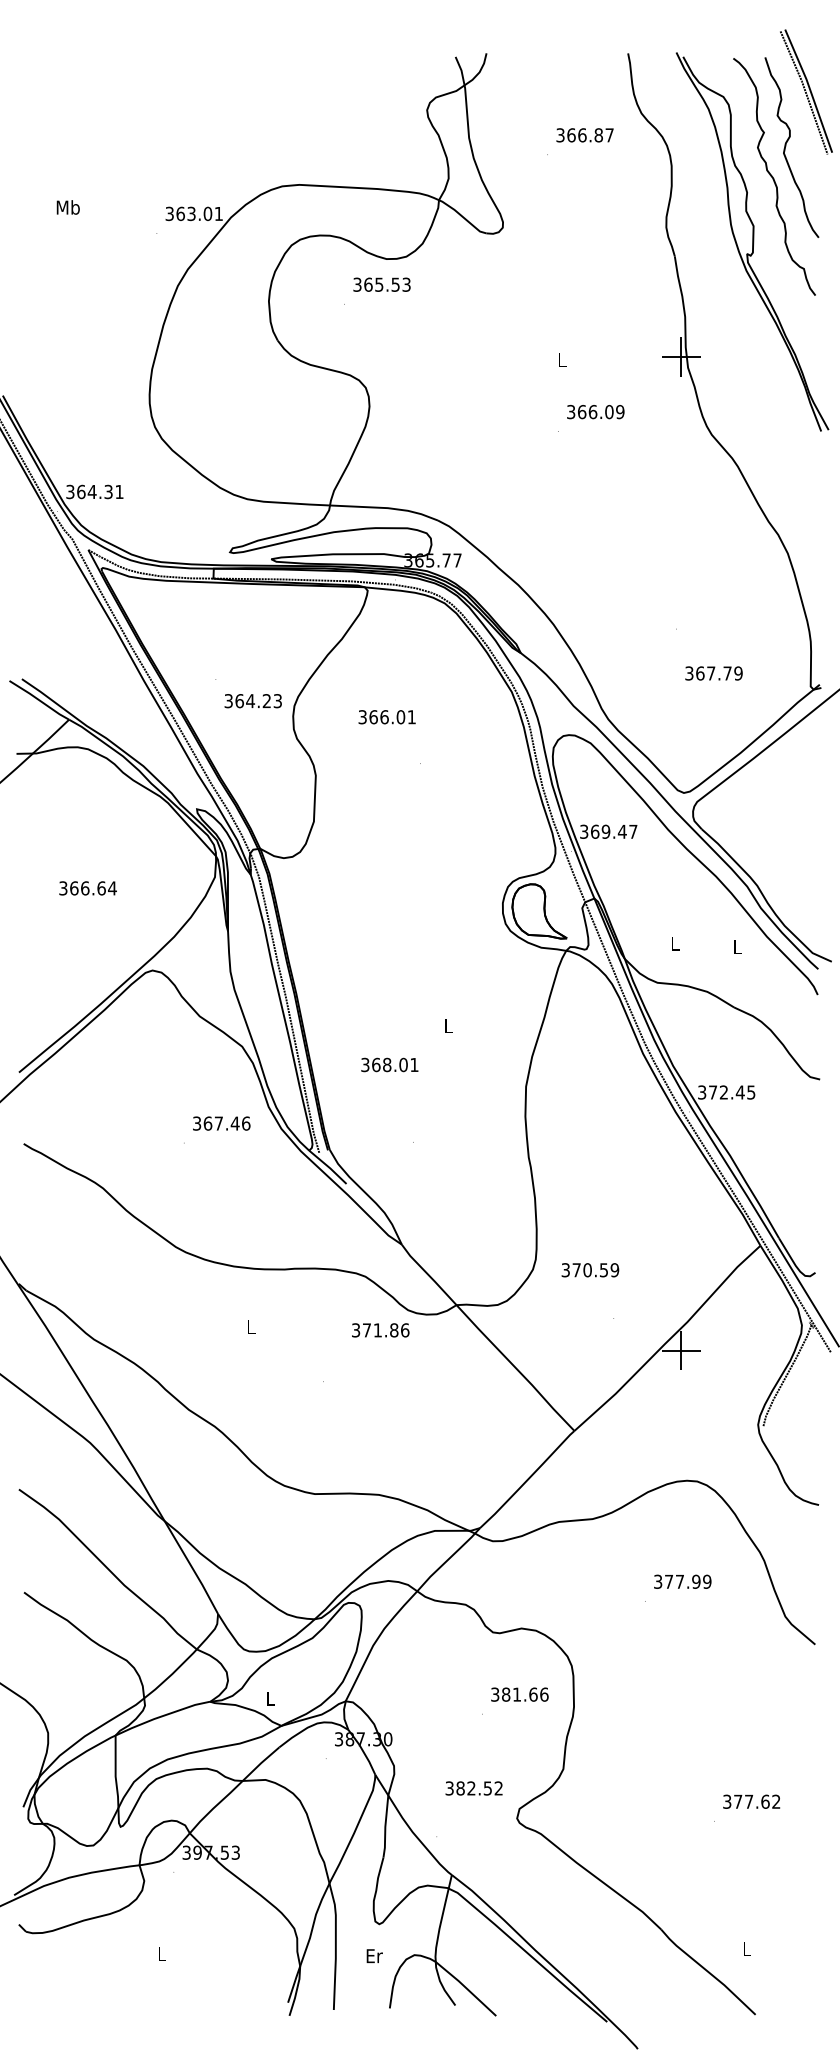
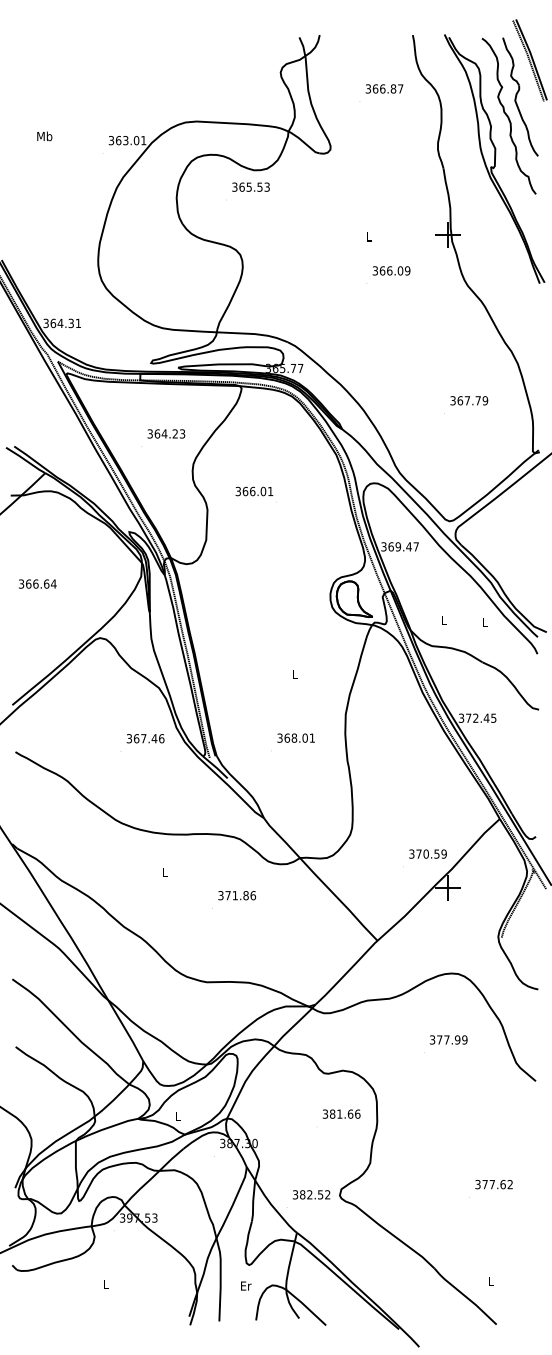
text: (714, 673) -> (469, 400), moved
text: (253, 700) -> (166, 433), moved
text: (387, 717) -> (254, 491), moved
text: (87, 887) -> (37, 583), moved
text: (388, 1063) -> (295, 737), moved
text: (589, 1269) -> (427, 853), moved
text: (381, 1330) -> (237, 895), moved
text: (473, 1787) -> (311, 1194), moved

